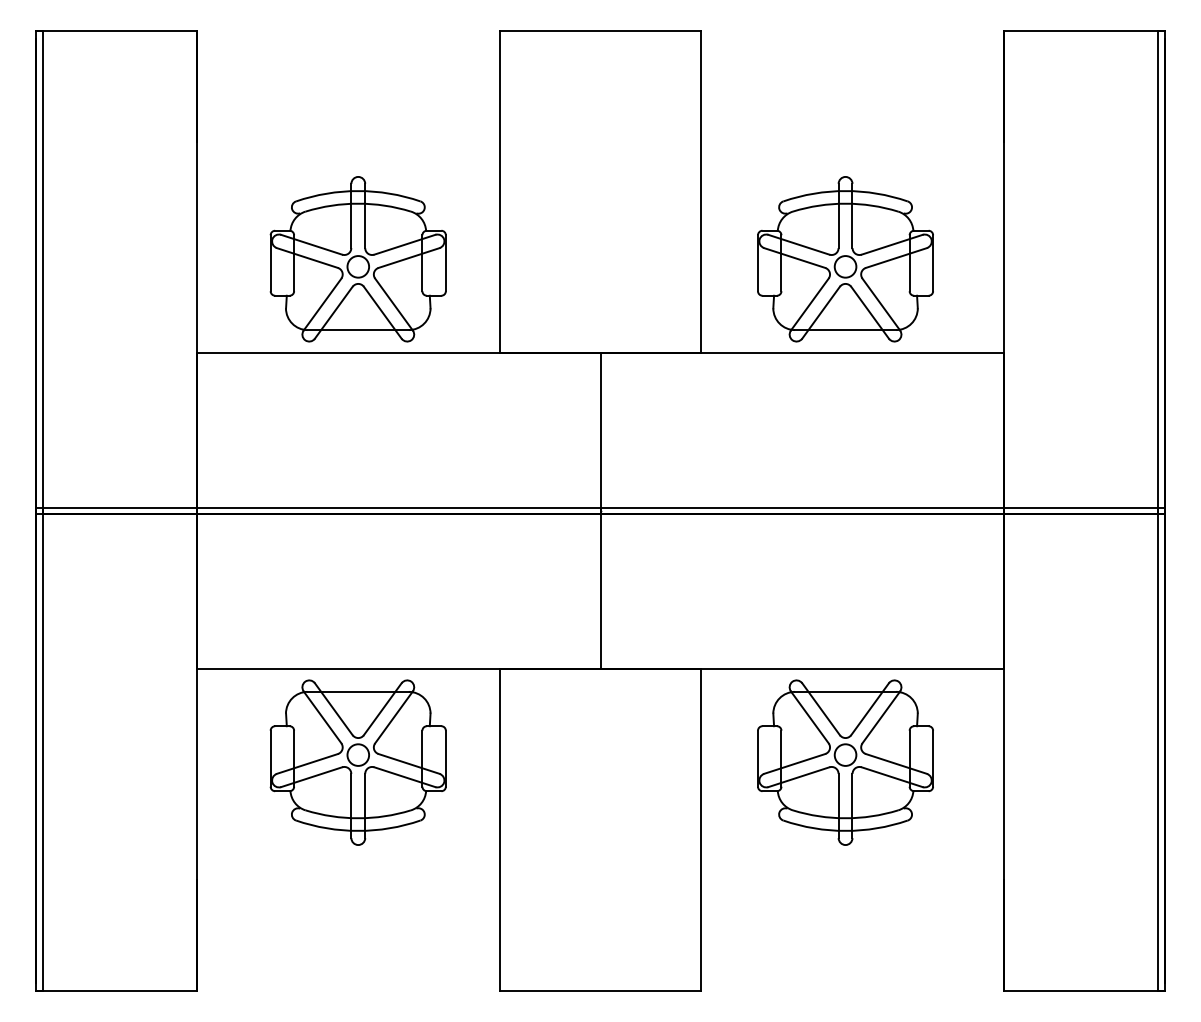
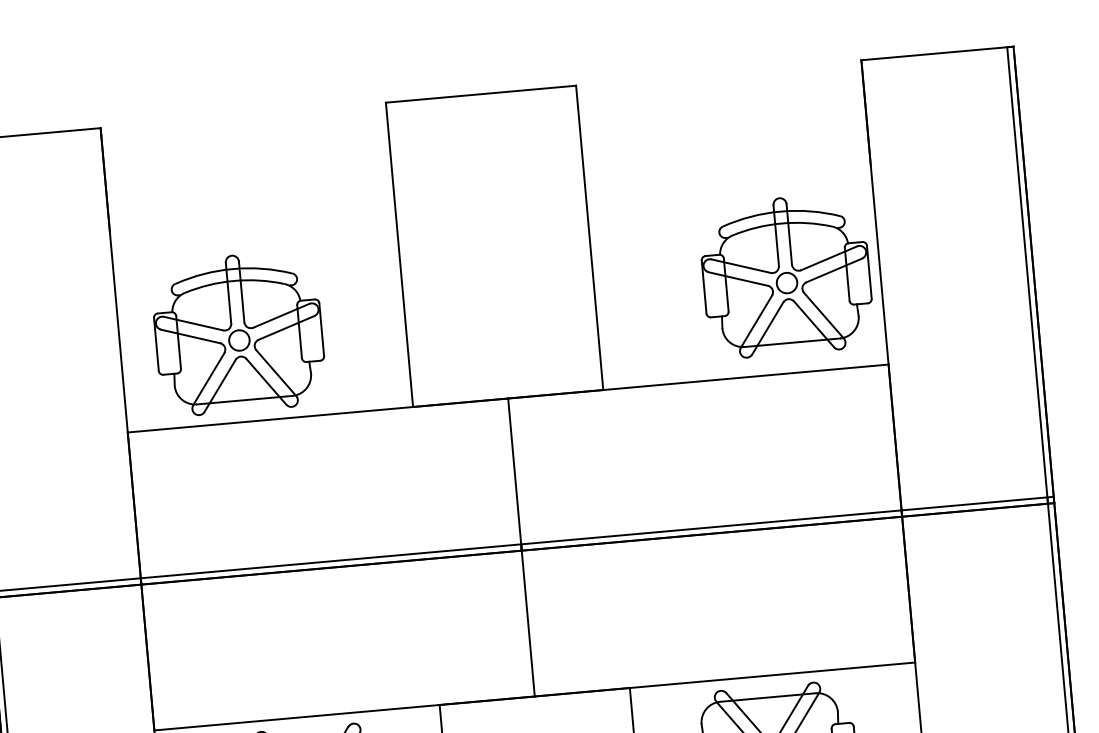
part: (357, 259) -> (238, 333), moved
part: (845, 259) -> (786, 276), moved

